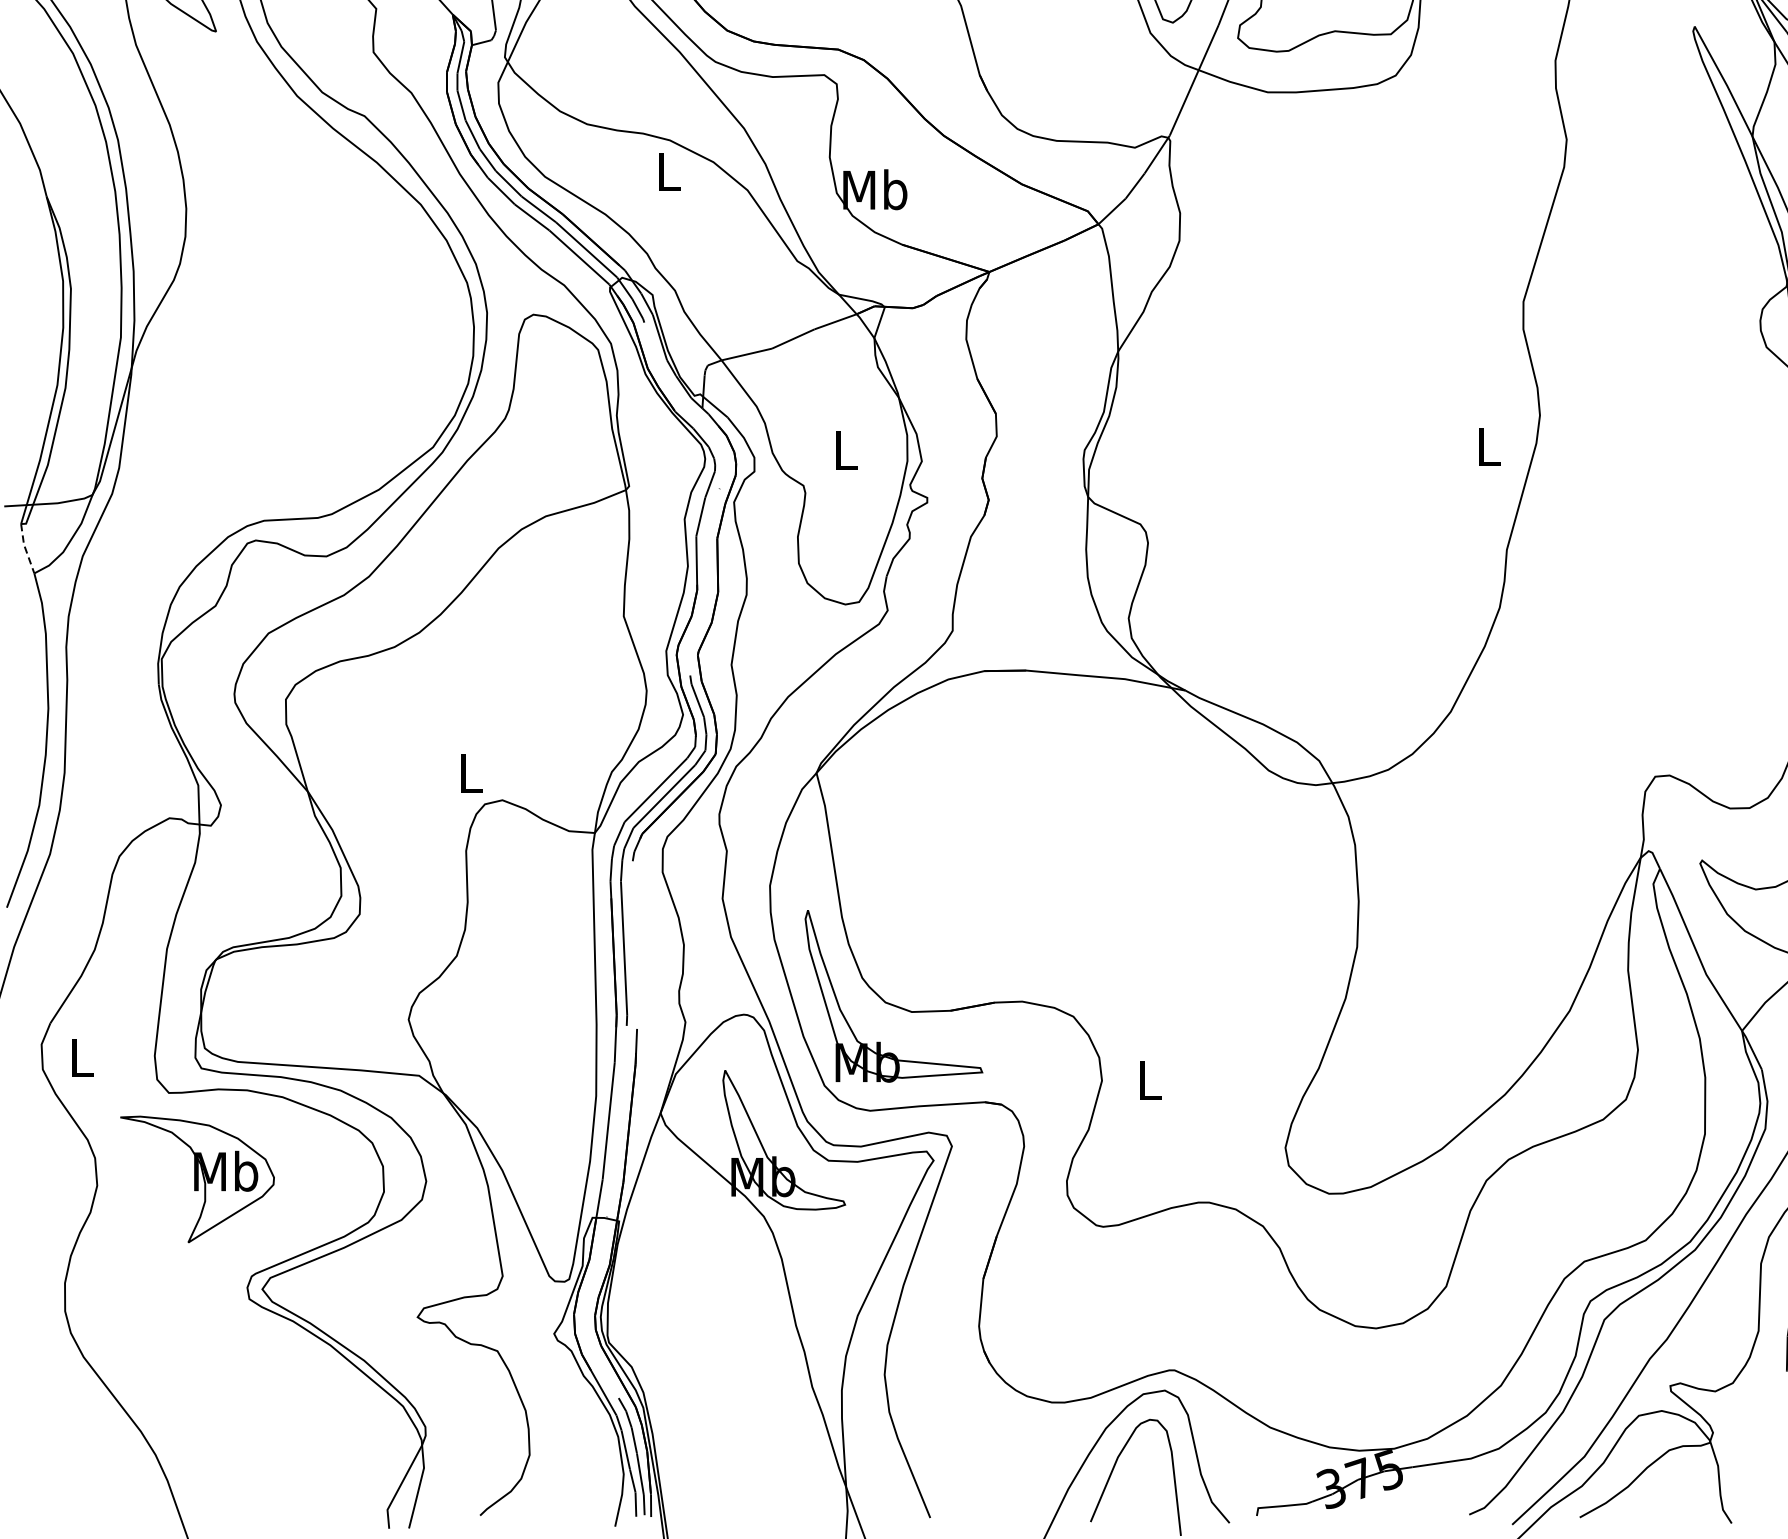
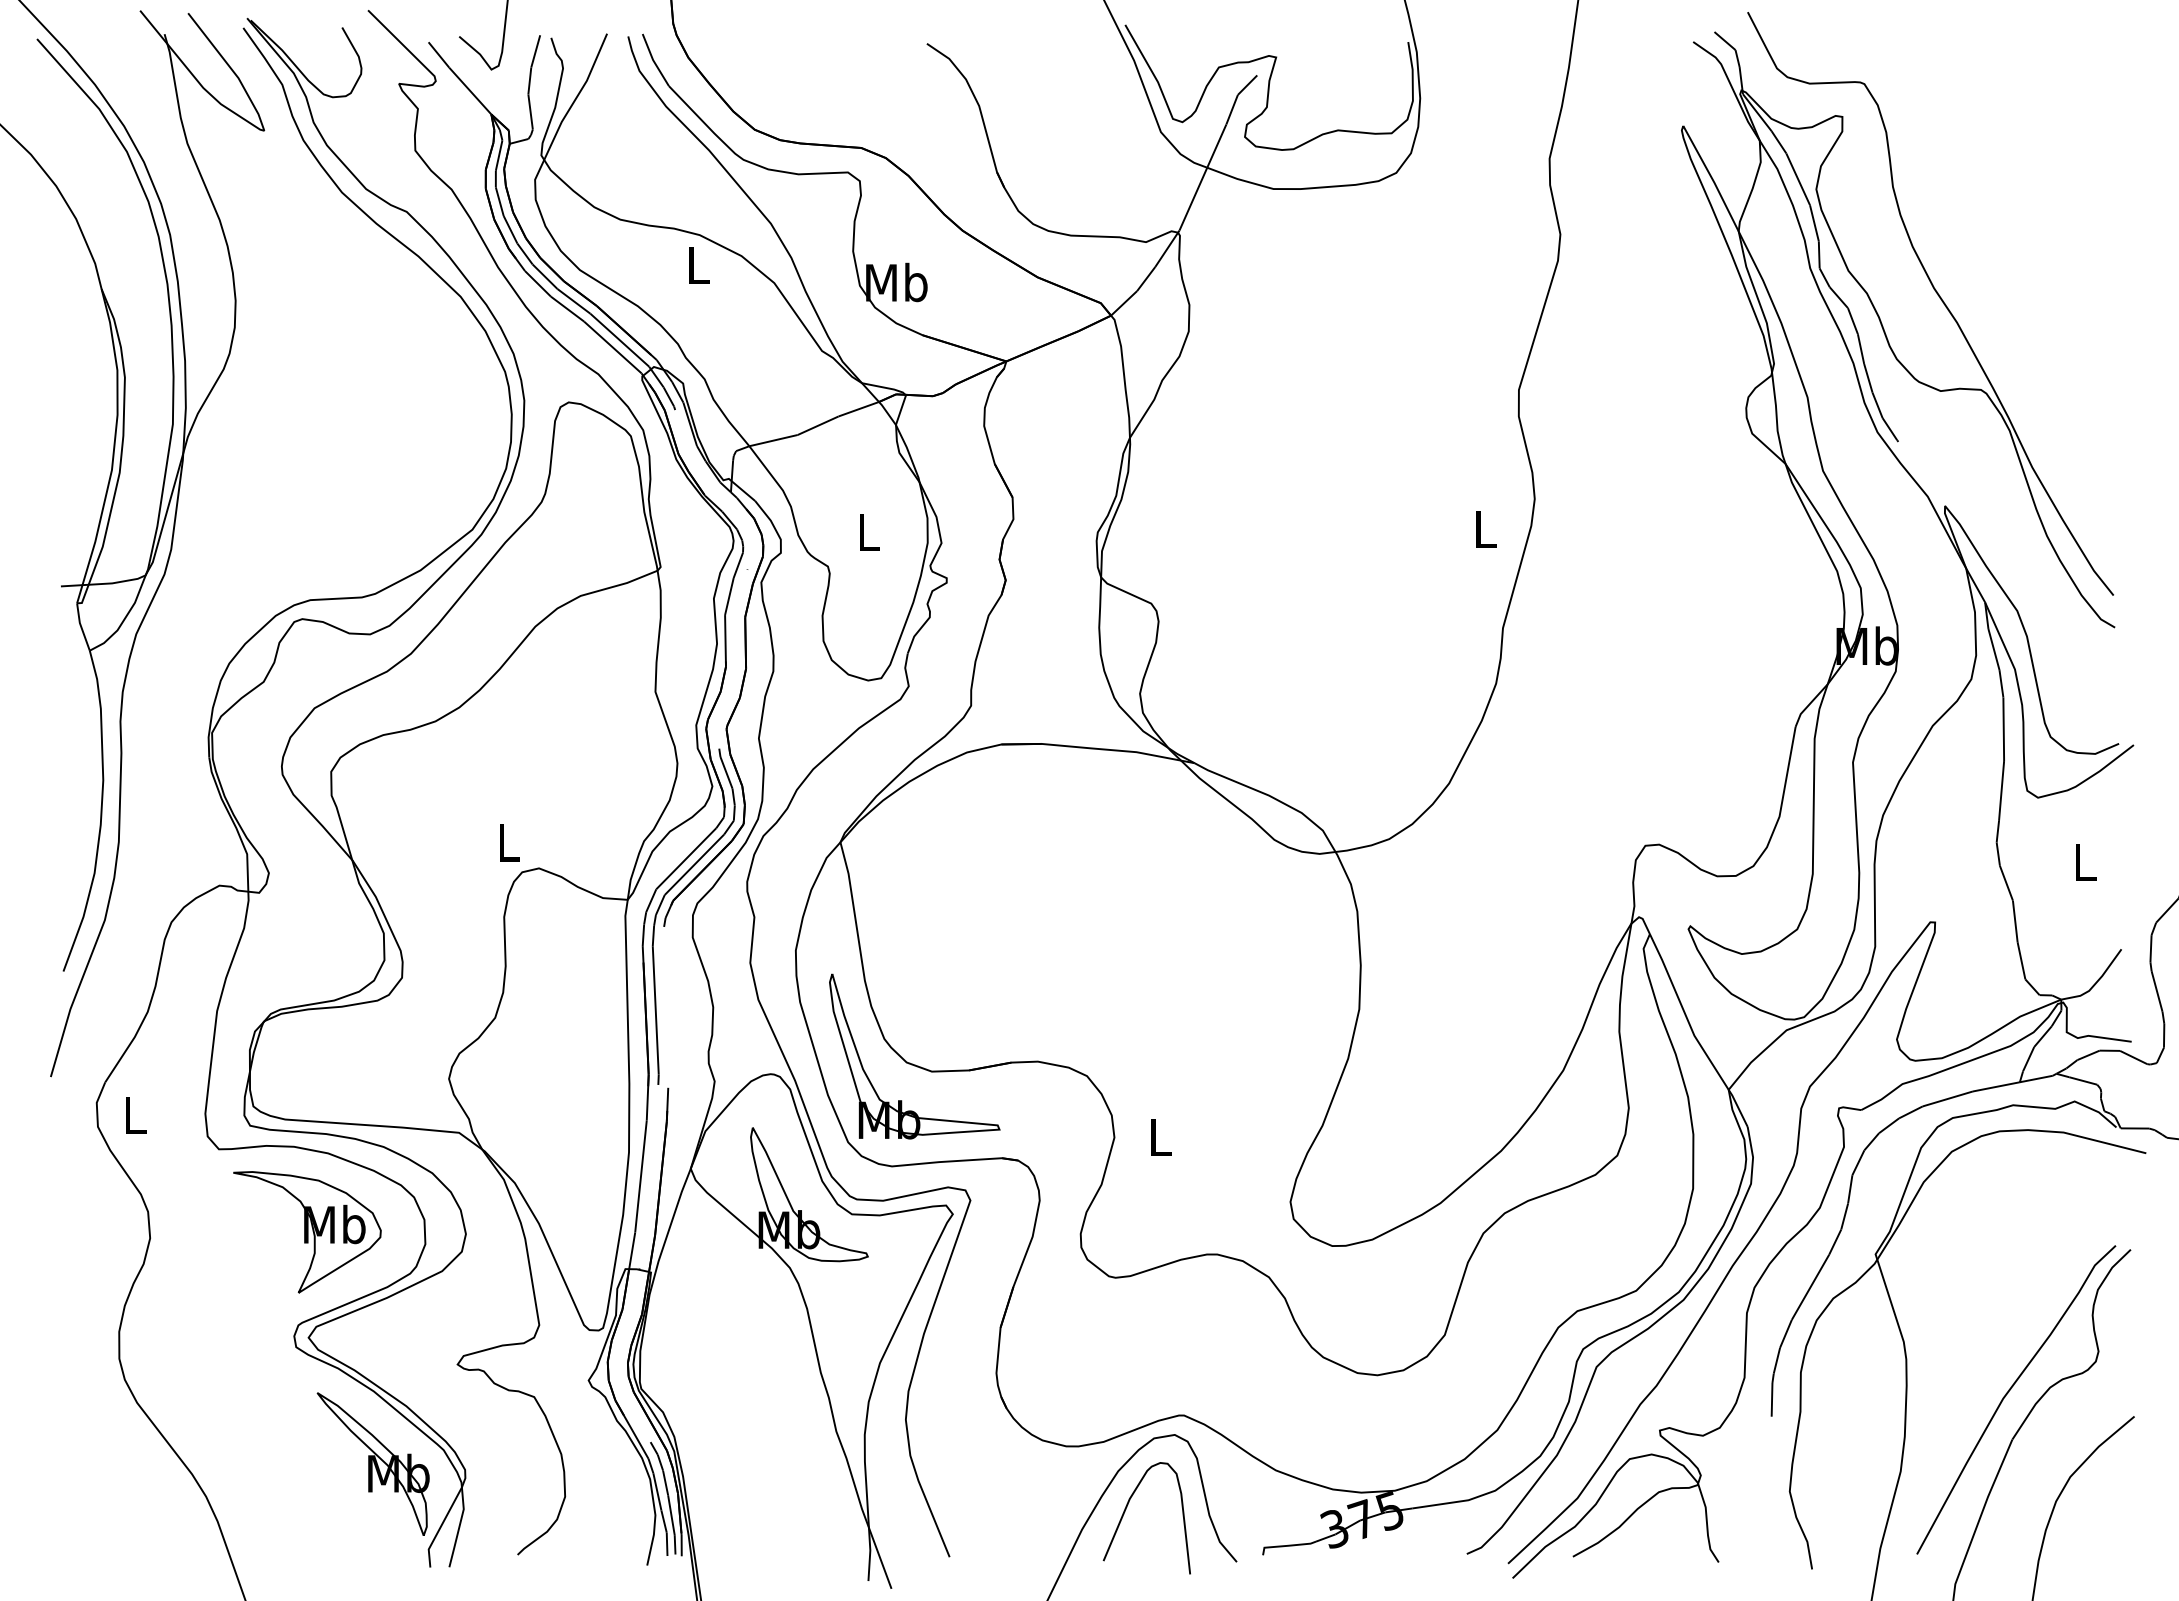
line: (25, 549) -> (81, 627), dashed -> solid
part: (197, 1179) -> (307, 1232), moved
part: (328, 1420) -> (372, 1463), added

